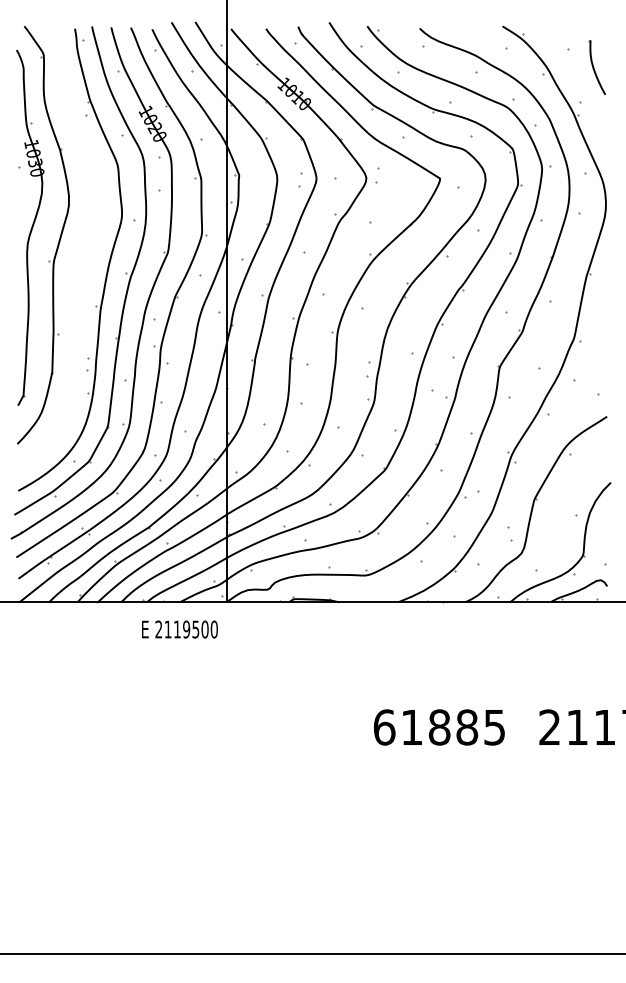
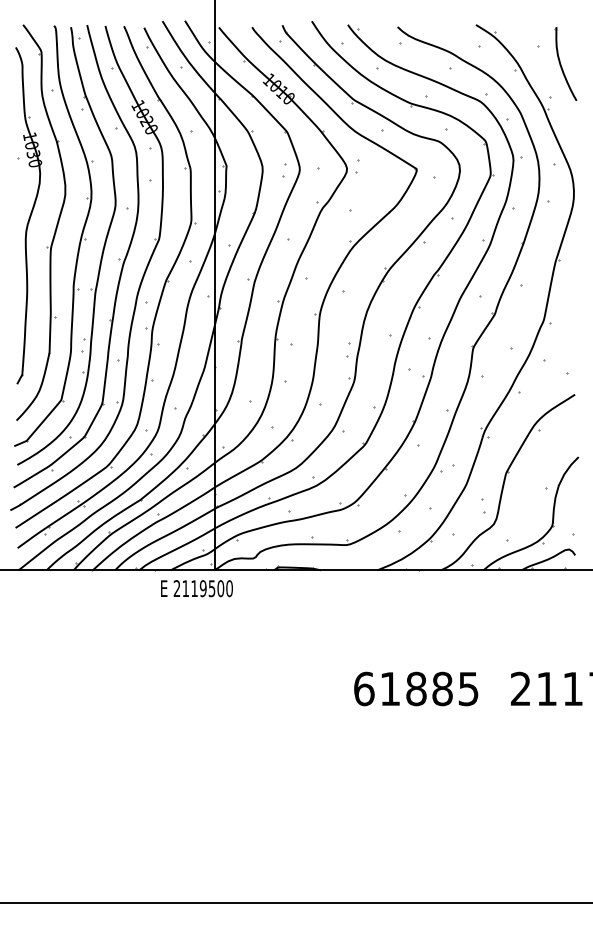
part: (597, 67) -> (565, 63), size x1.43
part: (83, 255) -> (79, 241), added
text: (179, 629) -> (196, 588), moved

